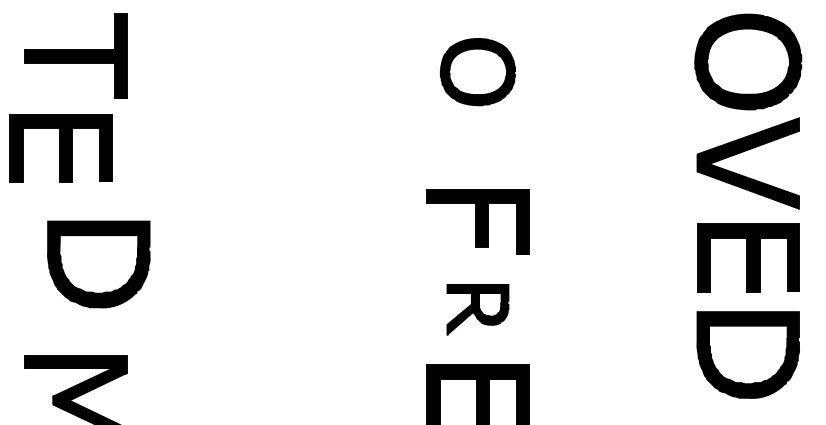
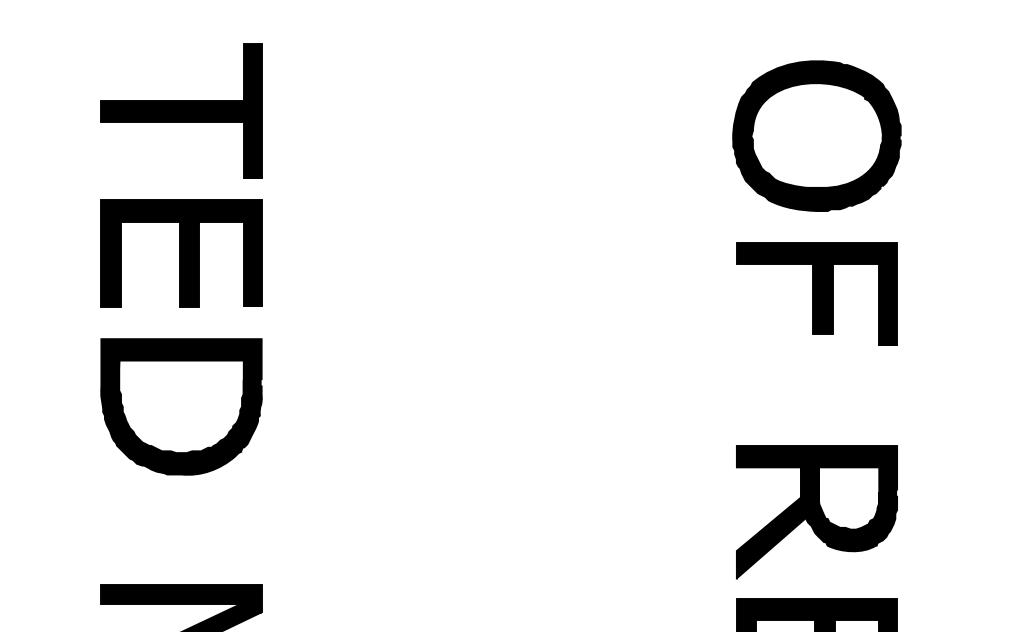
part: (477, 71) -> (816, 135), size x1.43
part: (60, 148) -> (181, 253), moved
part: (477, 221) -> (816, 293), moved
part: (98, 264) -> (181, 406), moved
part: (477, 309) -> (816, 511), size x1.67

